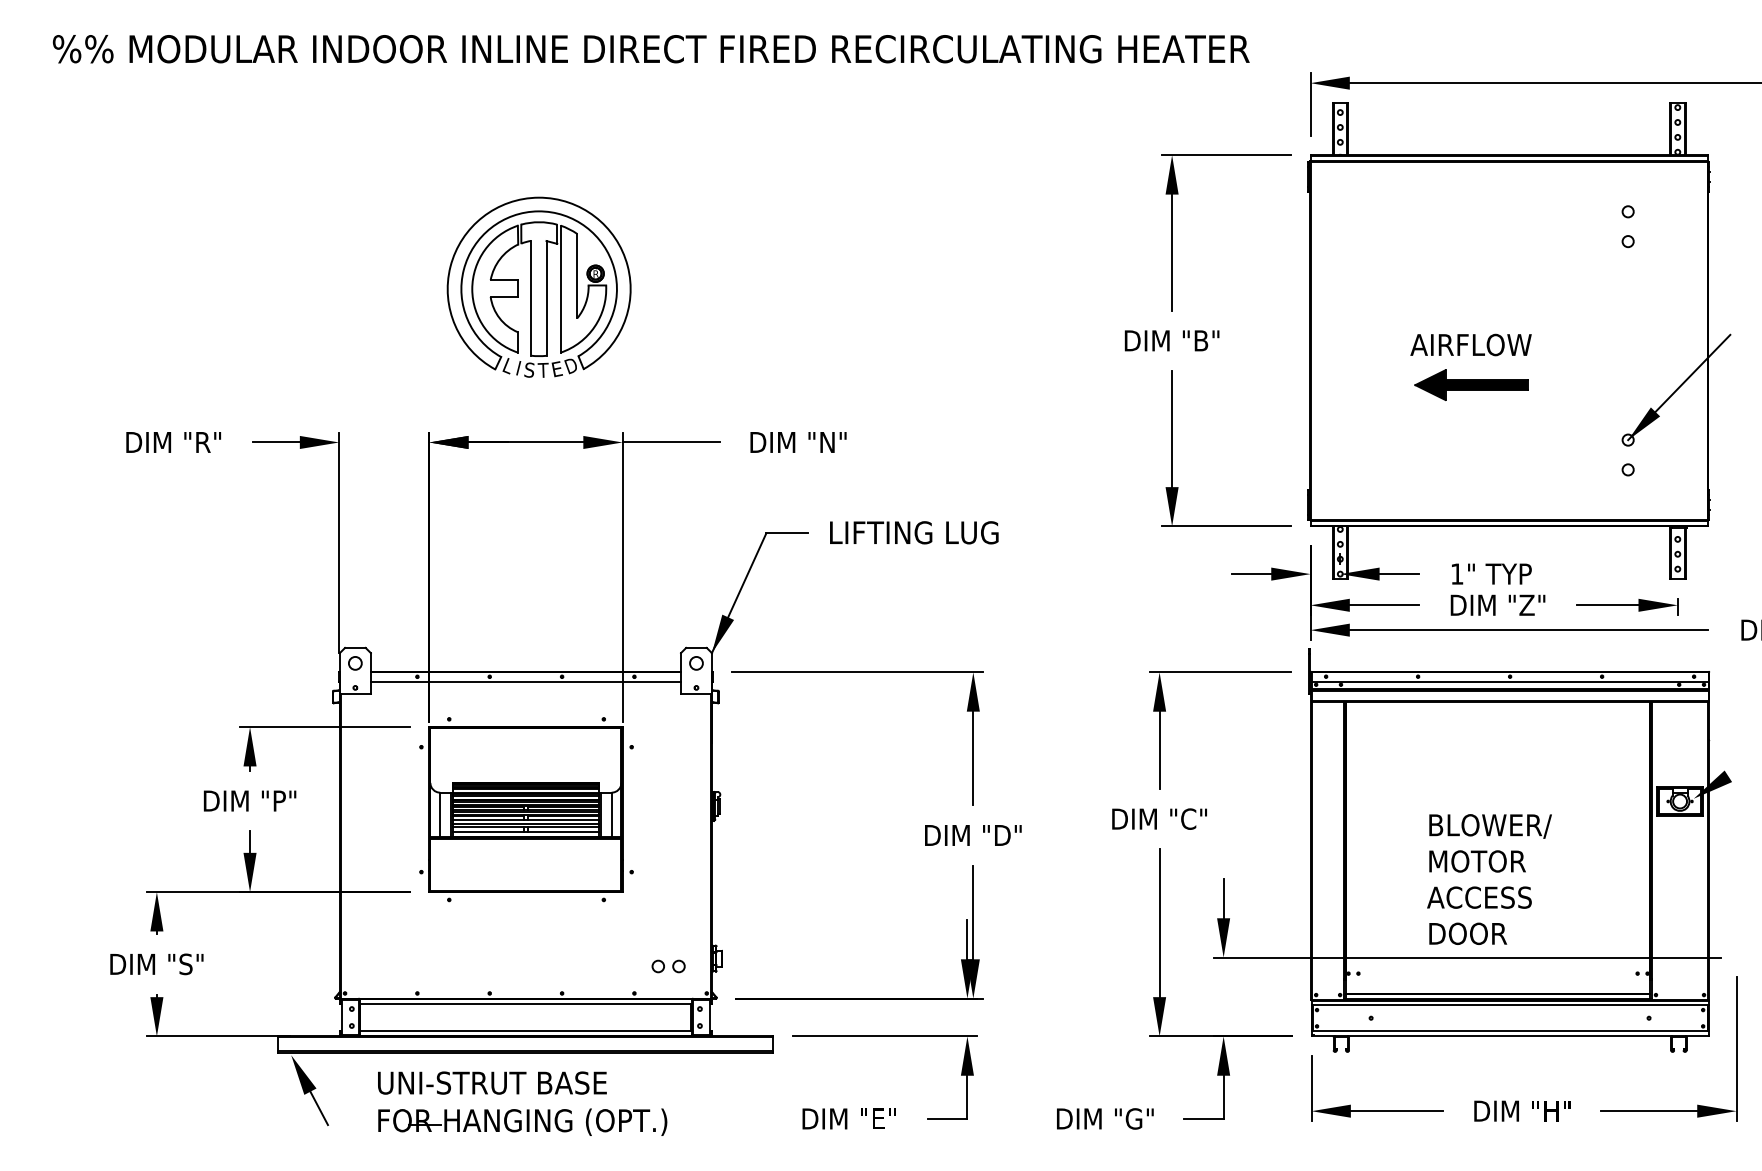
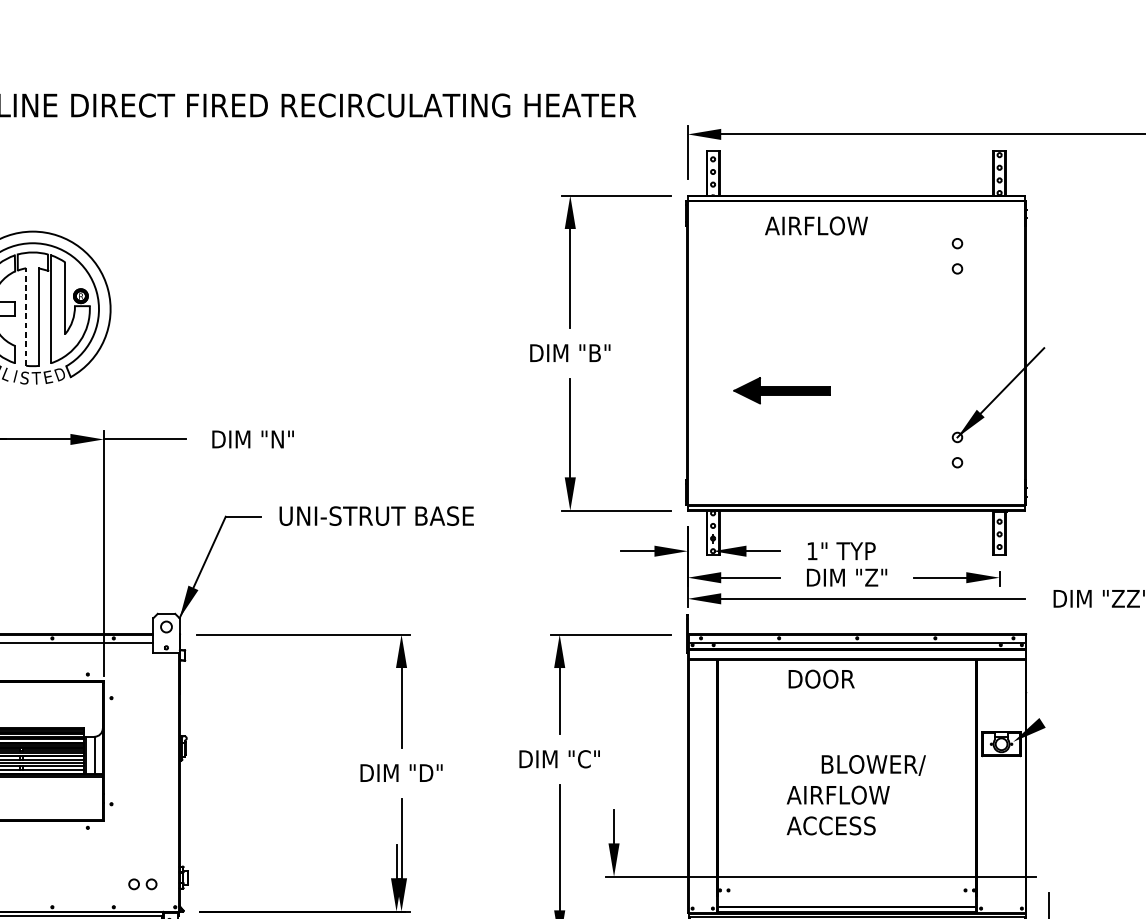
line: (531, 297) -> (26, 316), solid -> dashed
text: (1470, 344) -> (816, 225), moved
part: (1471, 384) -> (782, 390), moved
text: (943, 532) -> (376, 515), LIFTING LUG -> UNI-STRUT BASE
text: (1490, 826) -> (873, 765), moved
text: (1487, 861) -> (838, 795), MOTOR -> AIRFLOW
text: (1468, 933) -> (821, 678), moved

